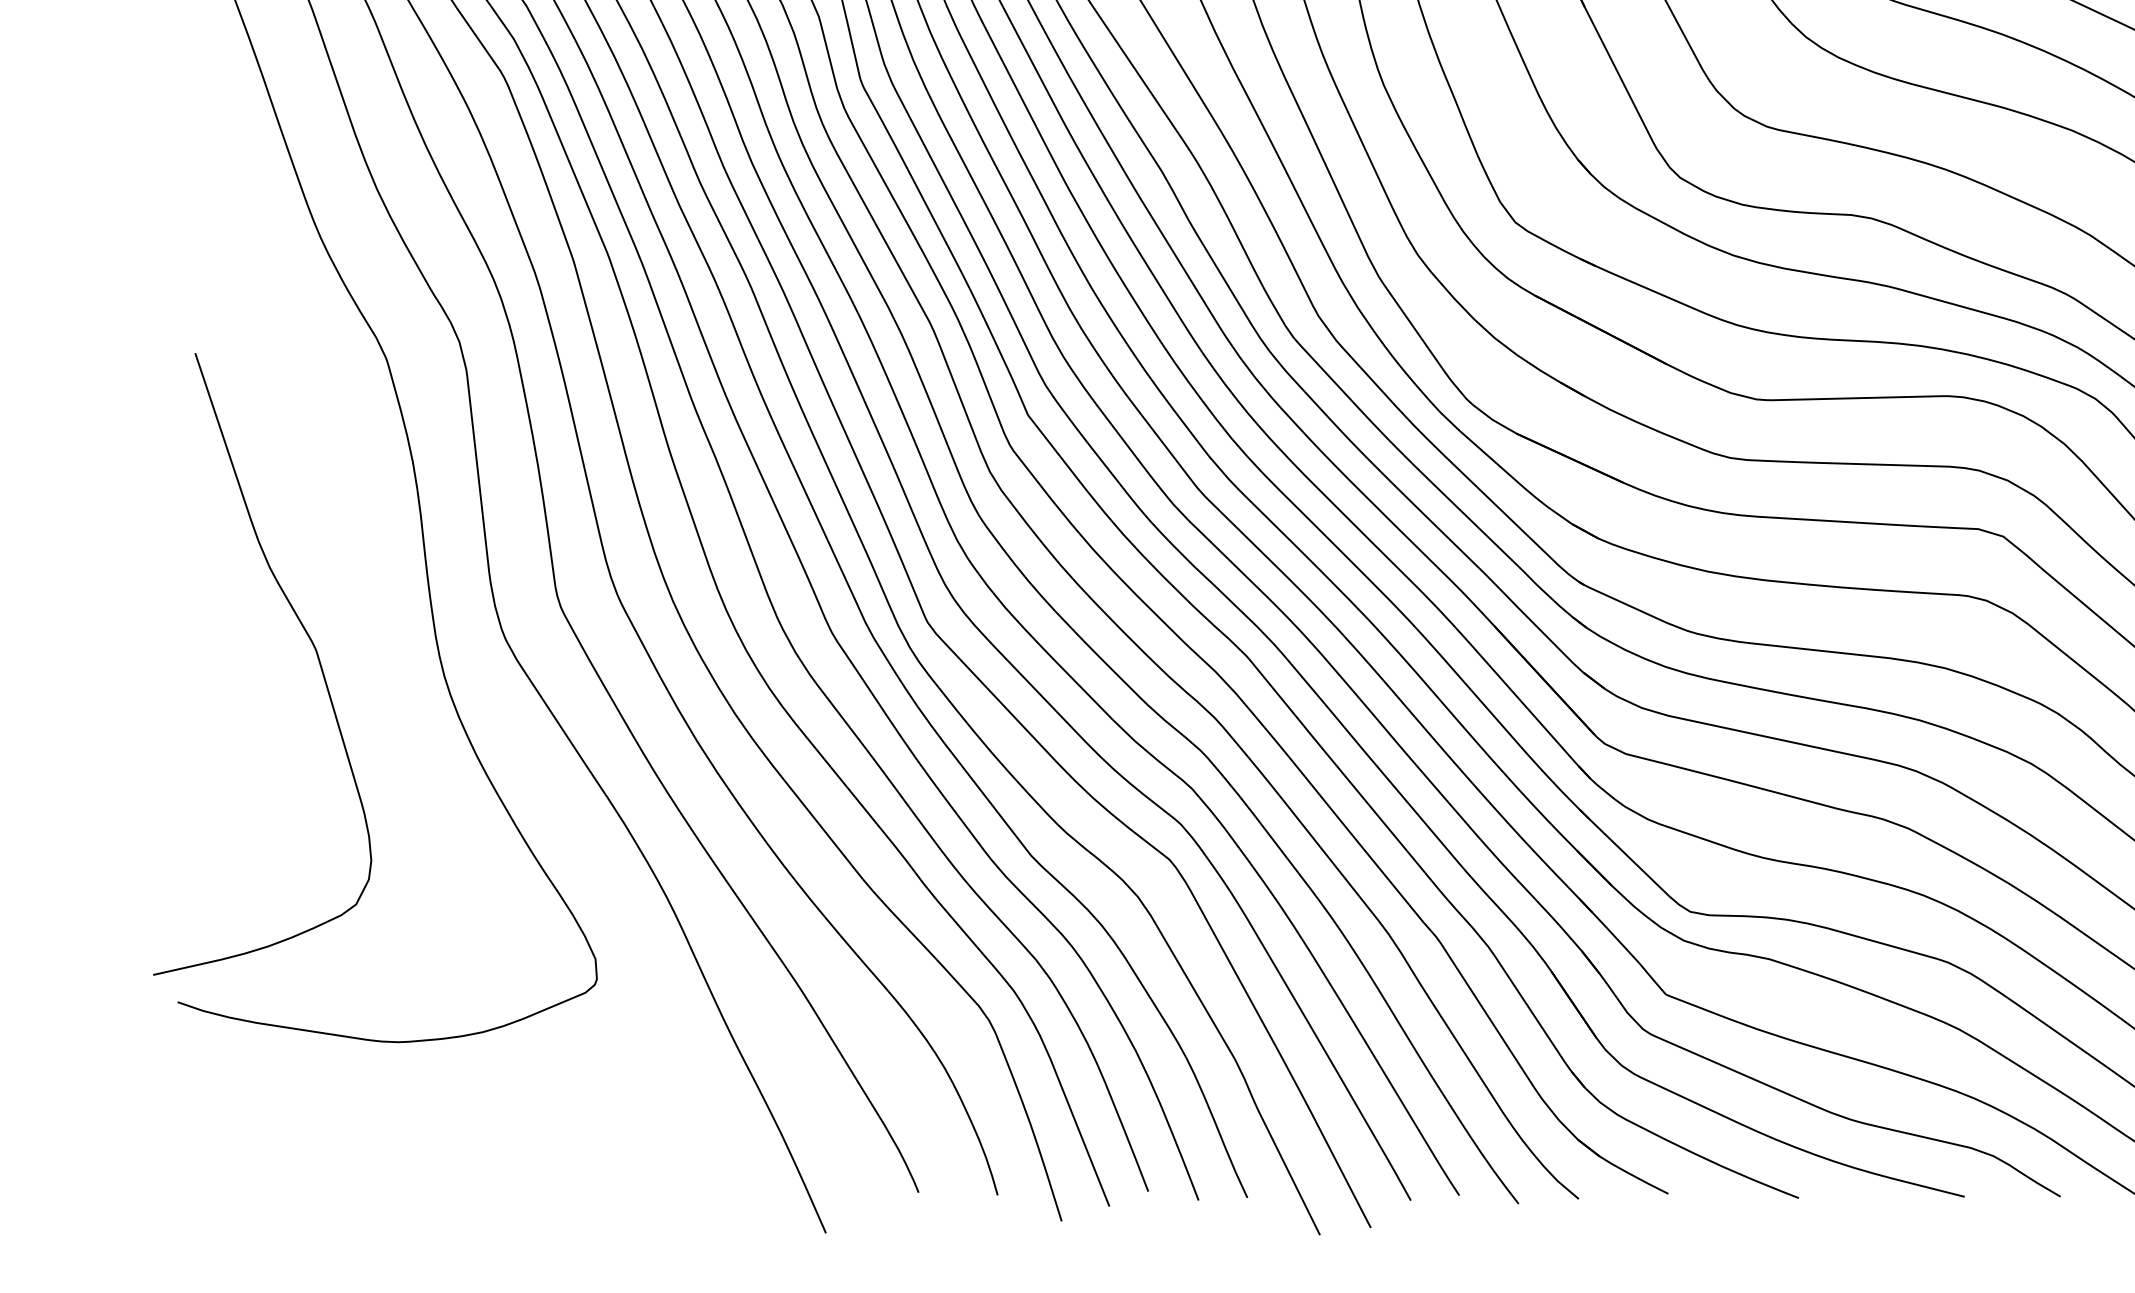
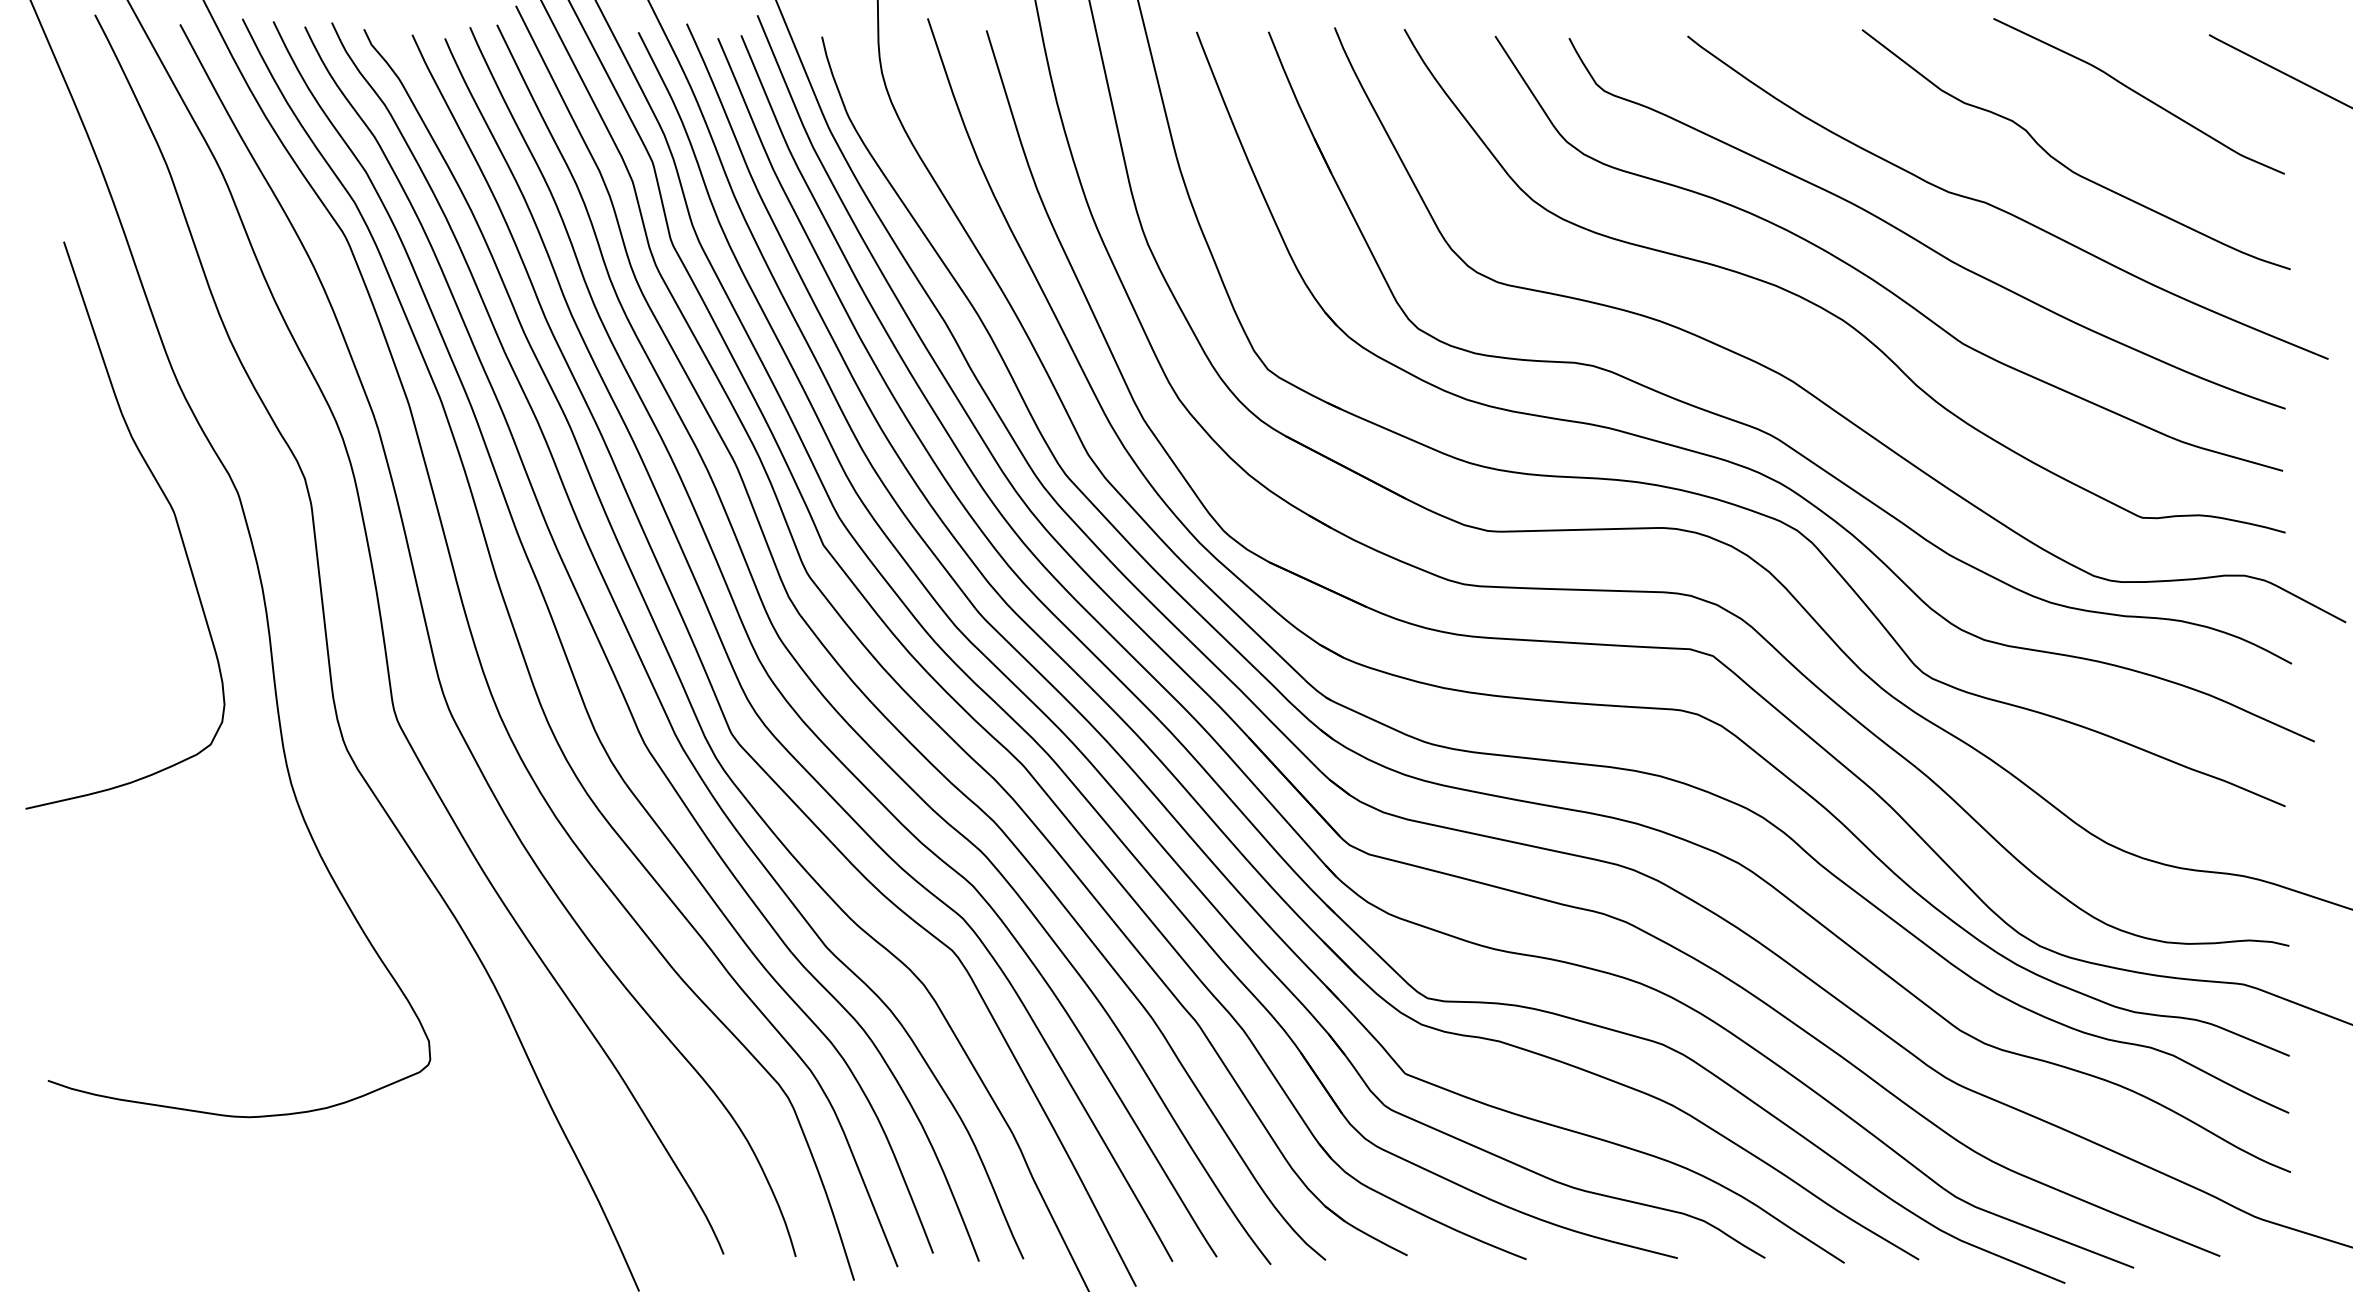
curve: (307, 636) -> (166, 500), moved

